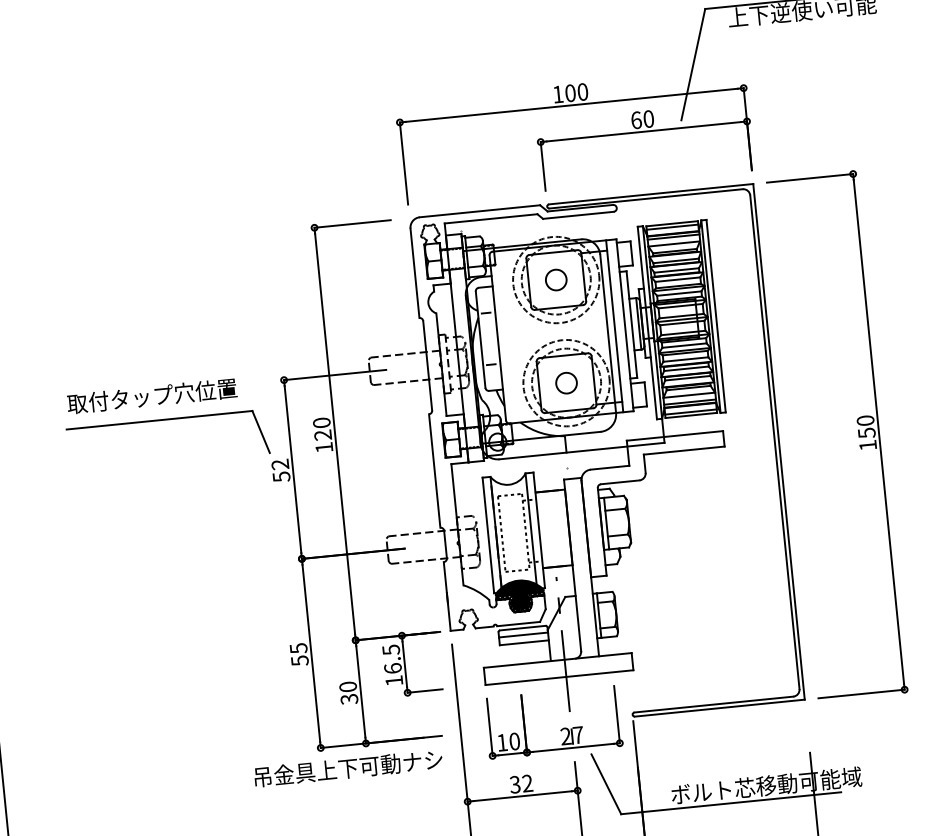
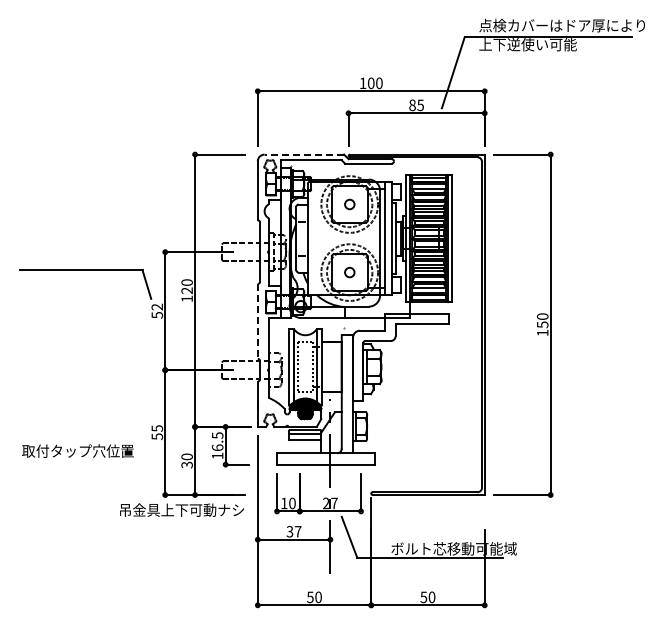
text: (642, 119) -> (416, 105), 60 -> 85
line: (480, 211) -> (304, 154), solid -> dashed
circle: (555, 280) -> (349, 204), size x0.7
circle: (566, 383) -> (349, 272), size x0.7
text: (151, 395) -> (77, 450), moved
line: (434, 471) -> (257, 321), solid -> dashed
text: (526, 783) -> (297, 531), 32 -> 37

